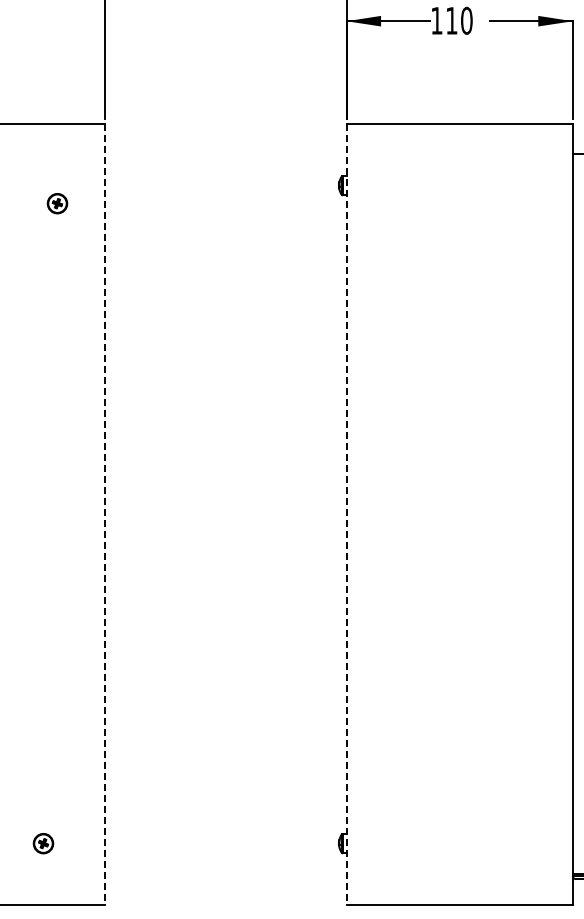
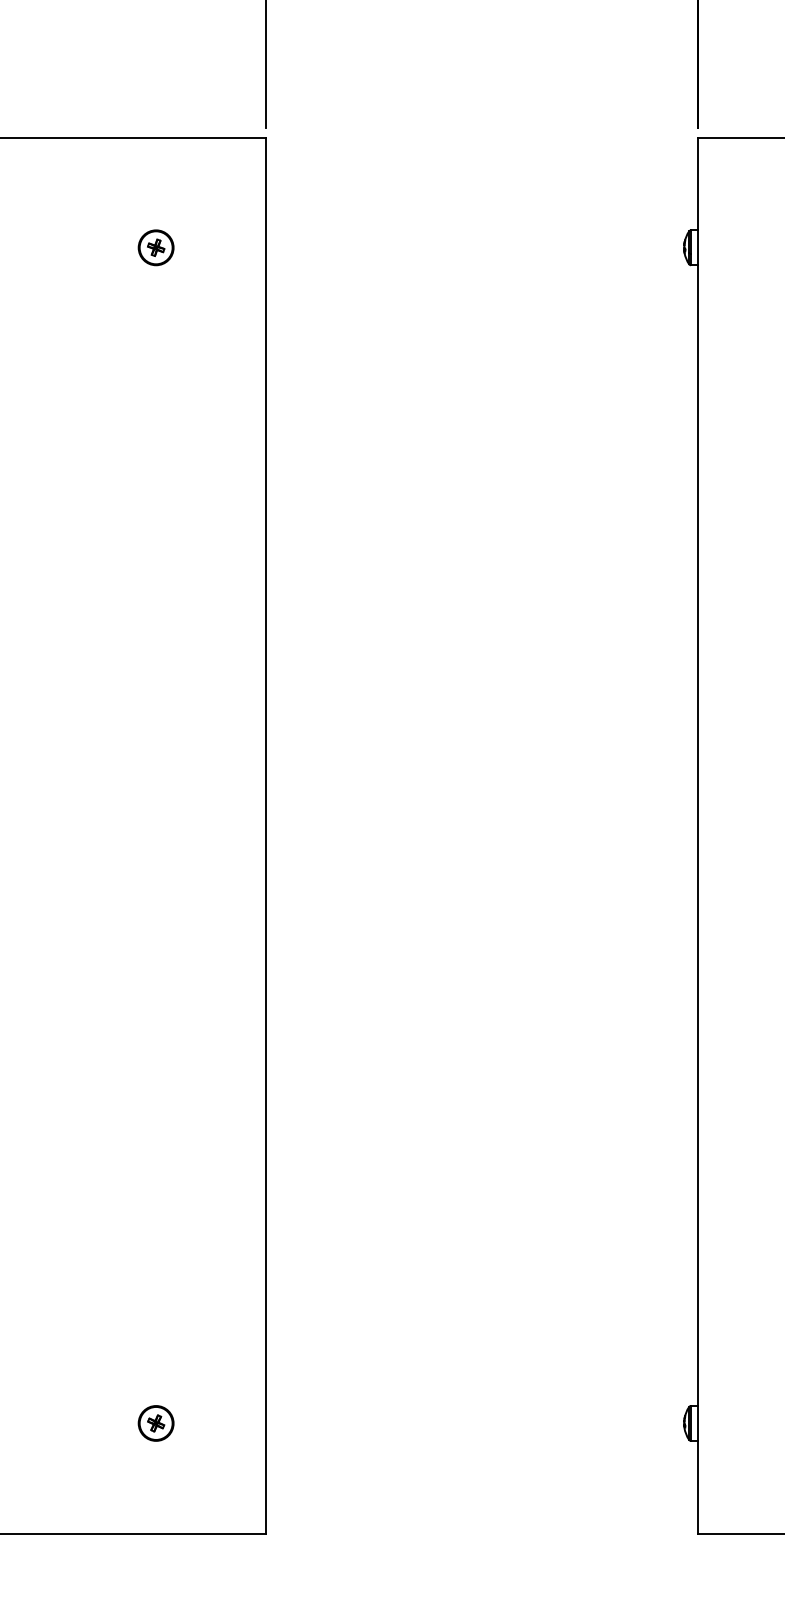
part: (57, 203) -> (156, 247), moved
line: (105, 514) -> (266, 835), dashed -> solid
line: (346, 514) -> (697, 835), dashed -> solid

